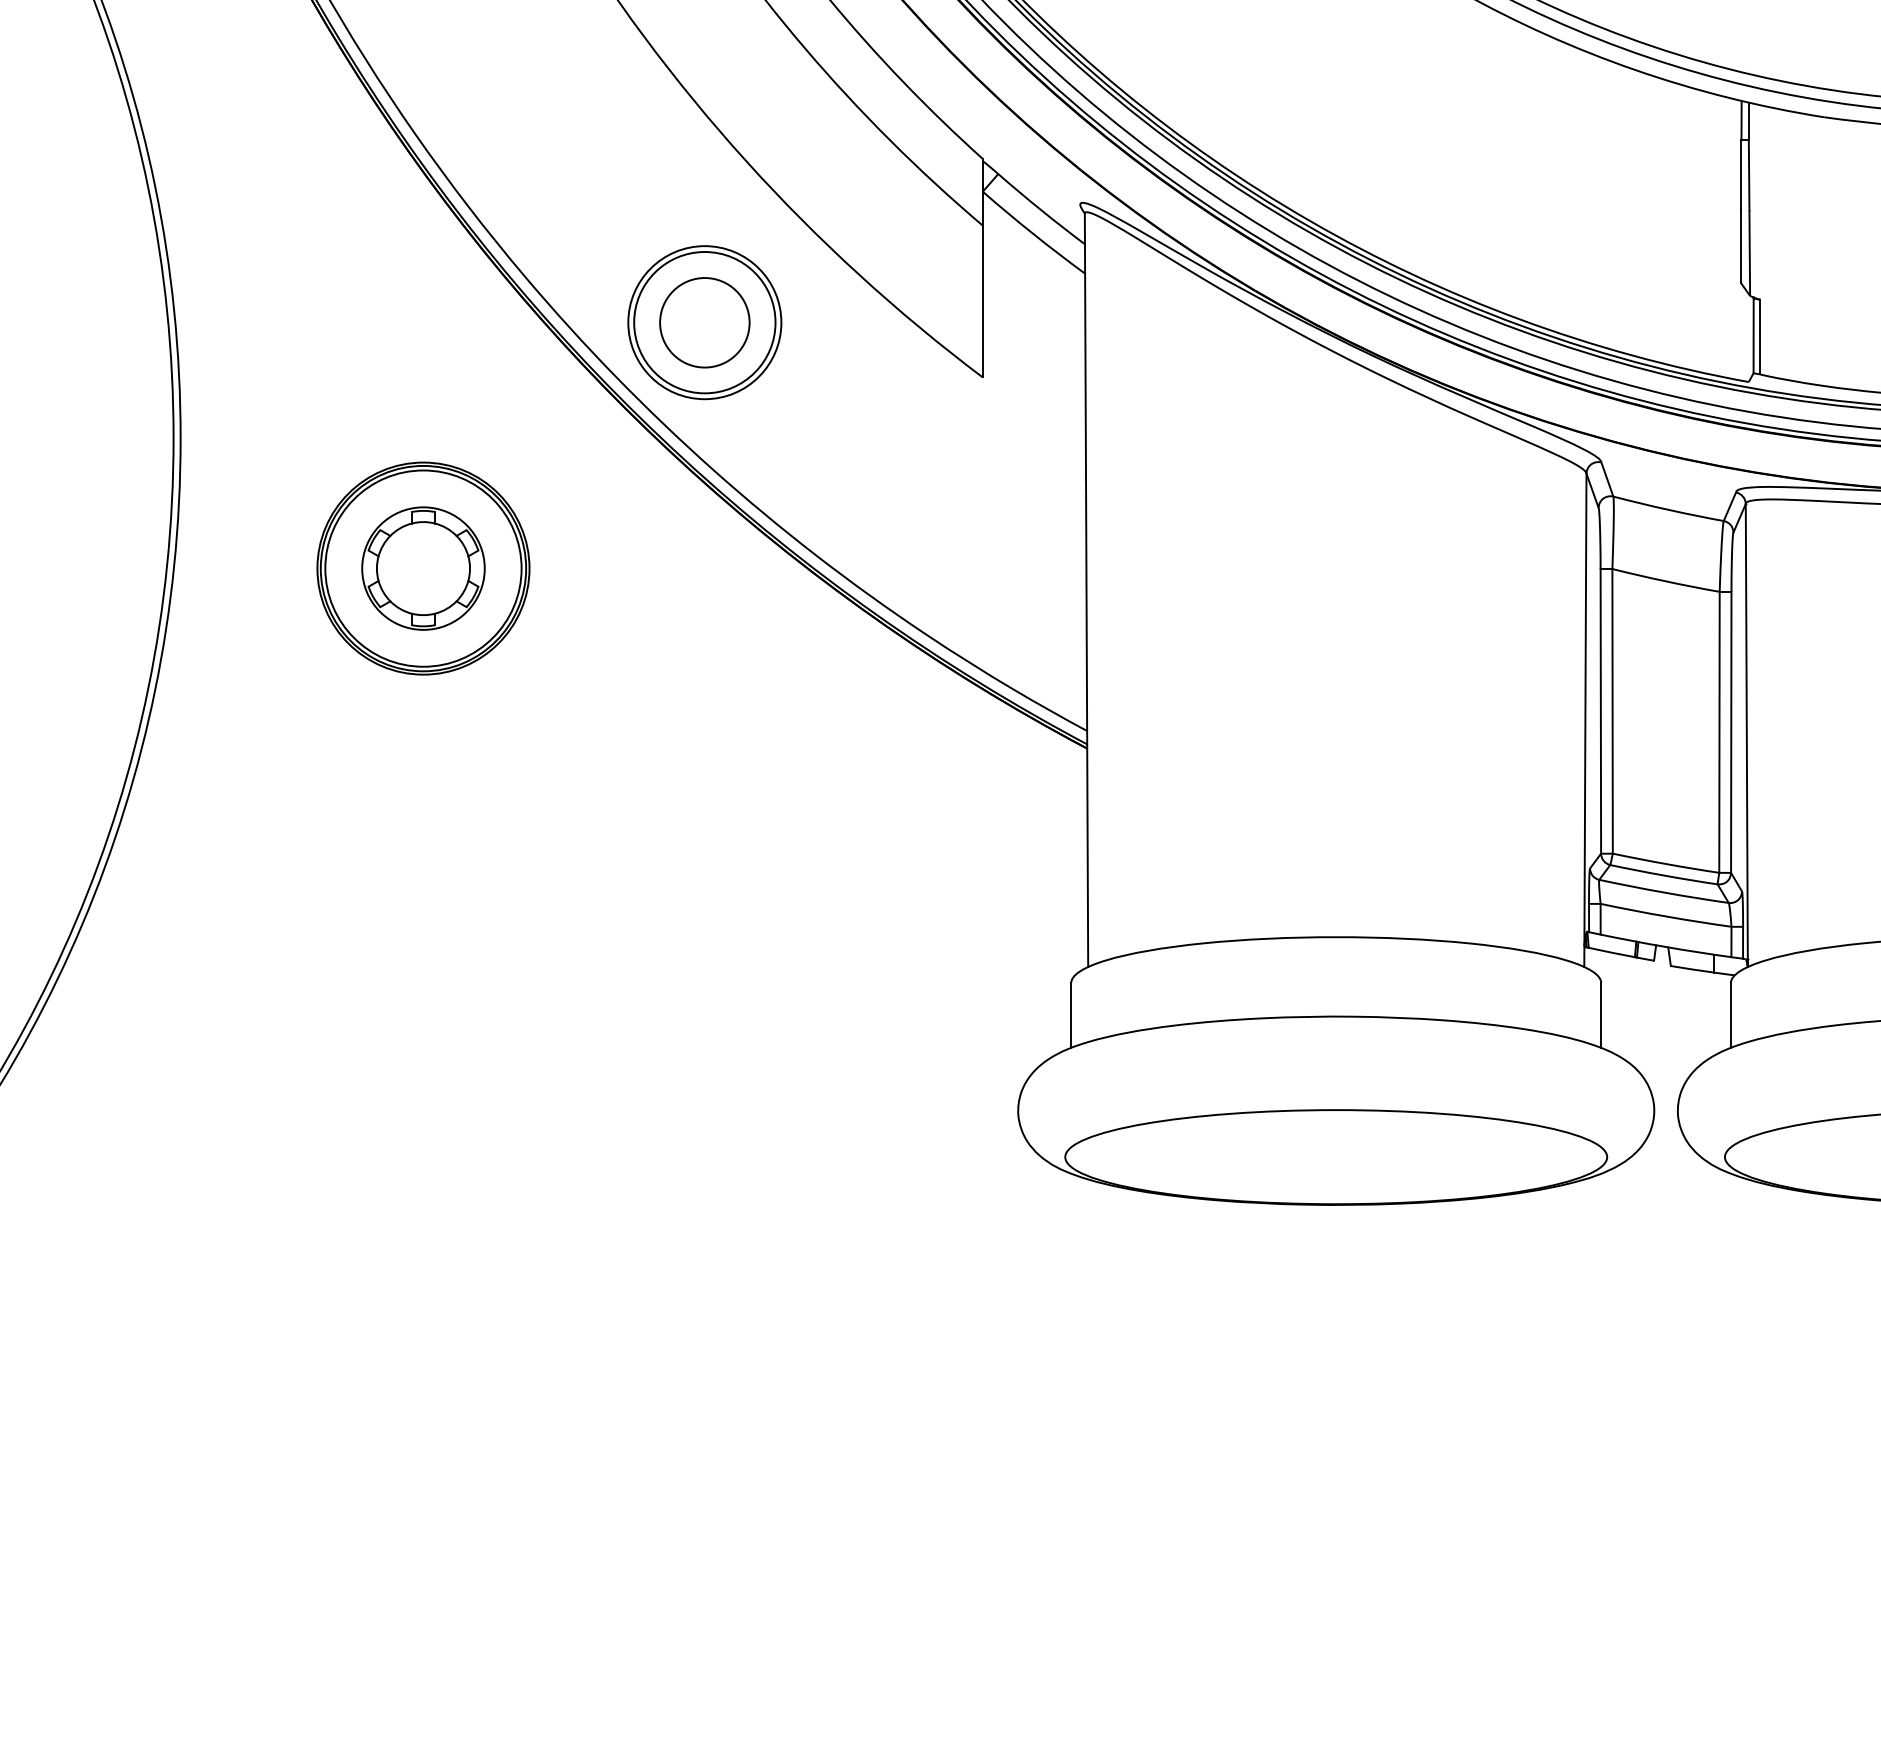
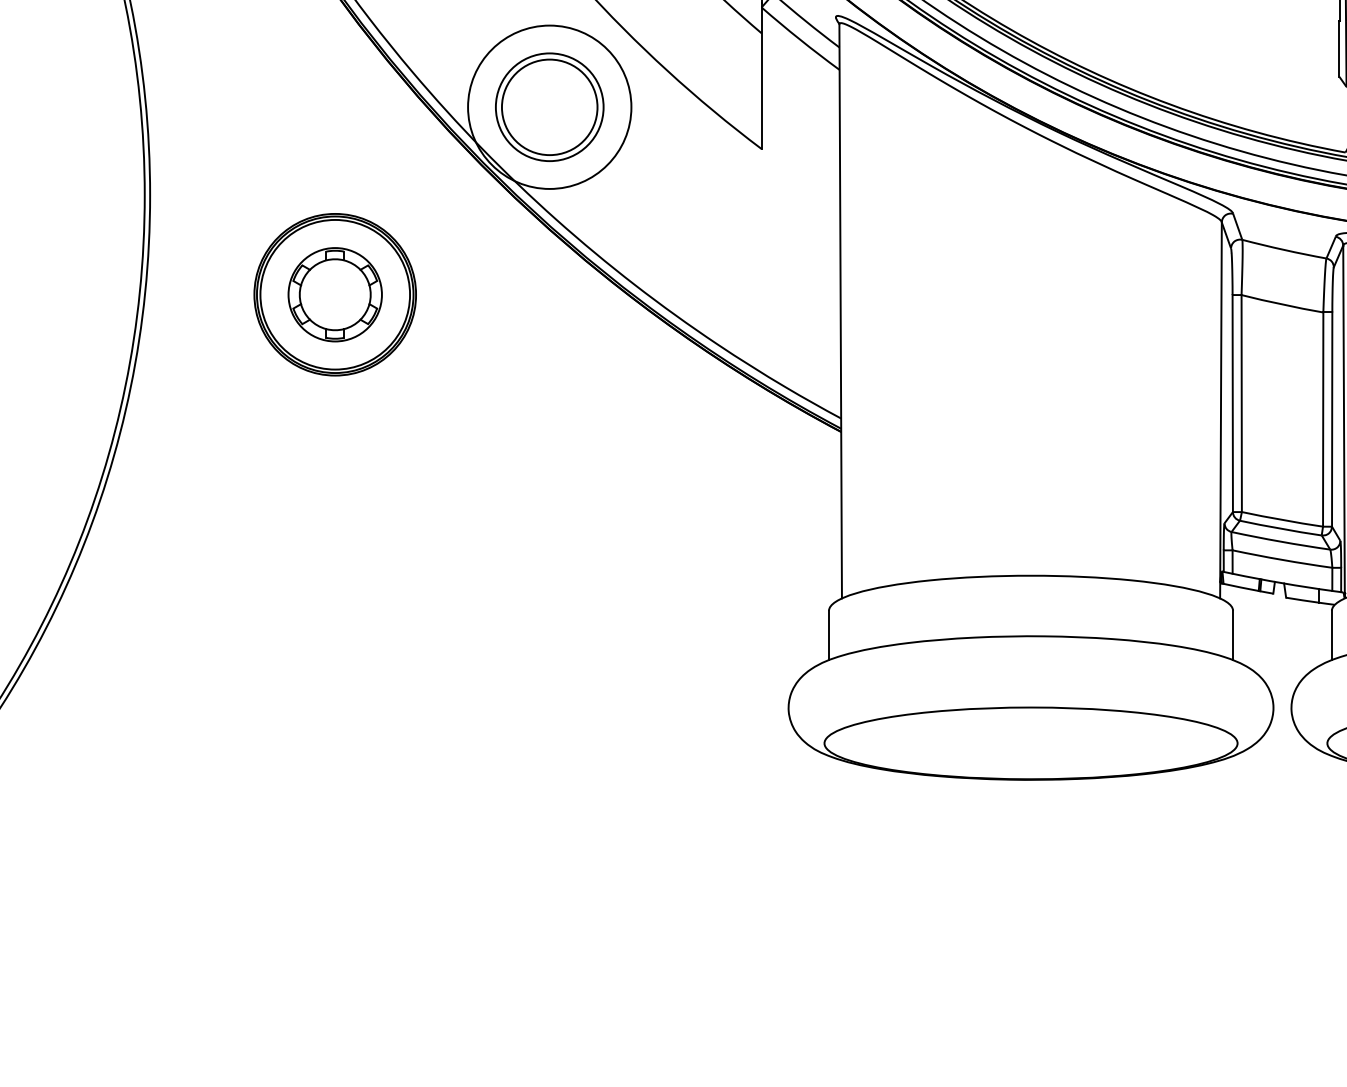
circle: (704, 322) -> (549, 107), size x1.4
circle: (704, 322) -> (549, 107), size x1.4

